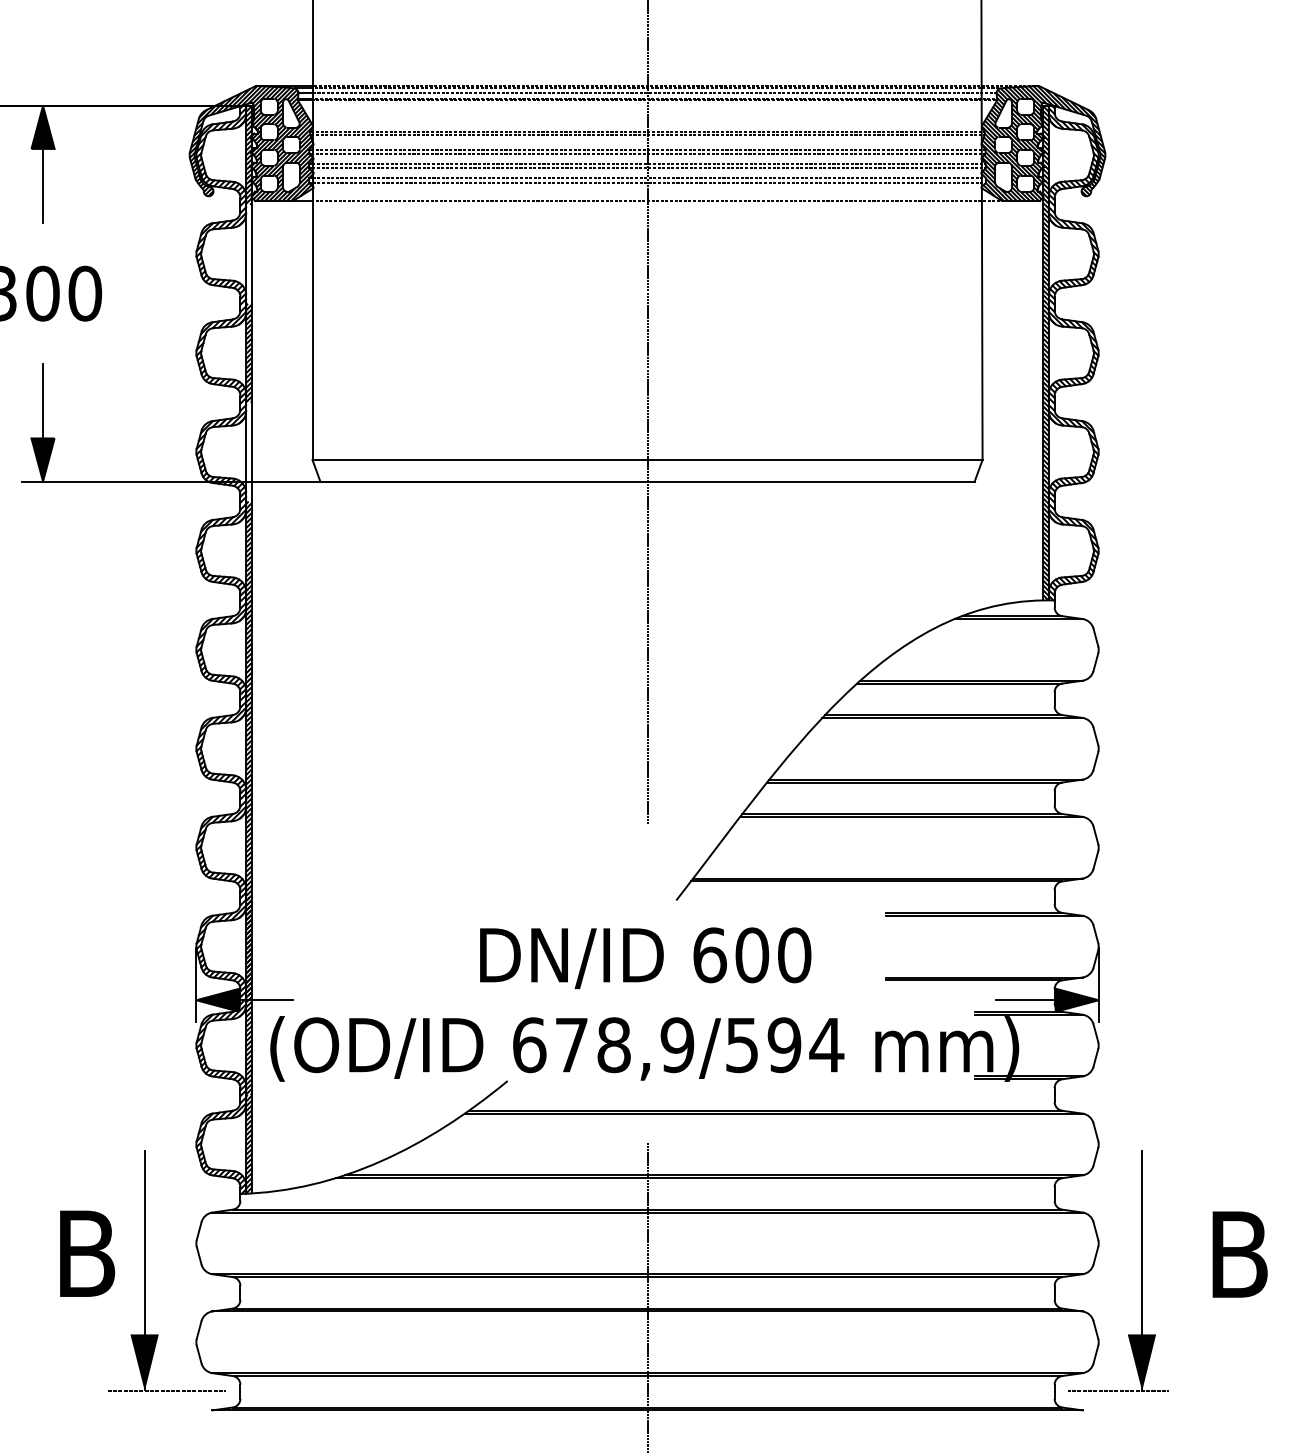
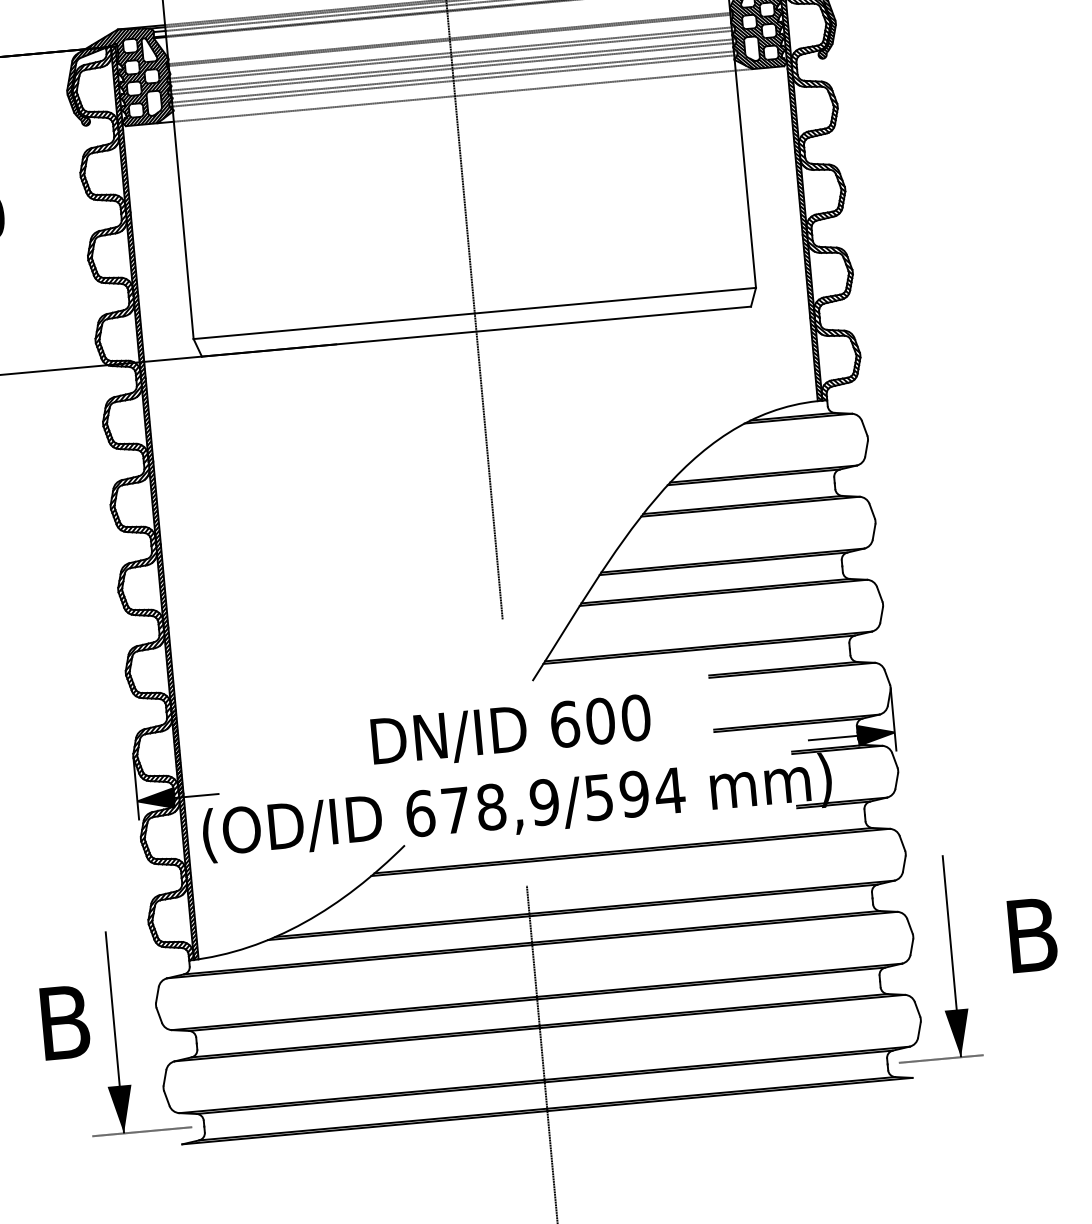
hatch: (248, 253) -> (124, 170), added
hatch: (248, 451) -> (139, 336), added

